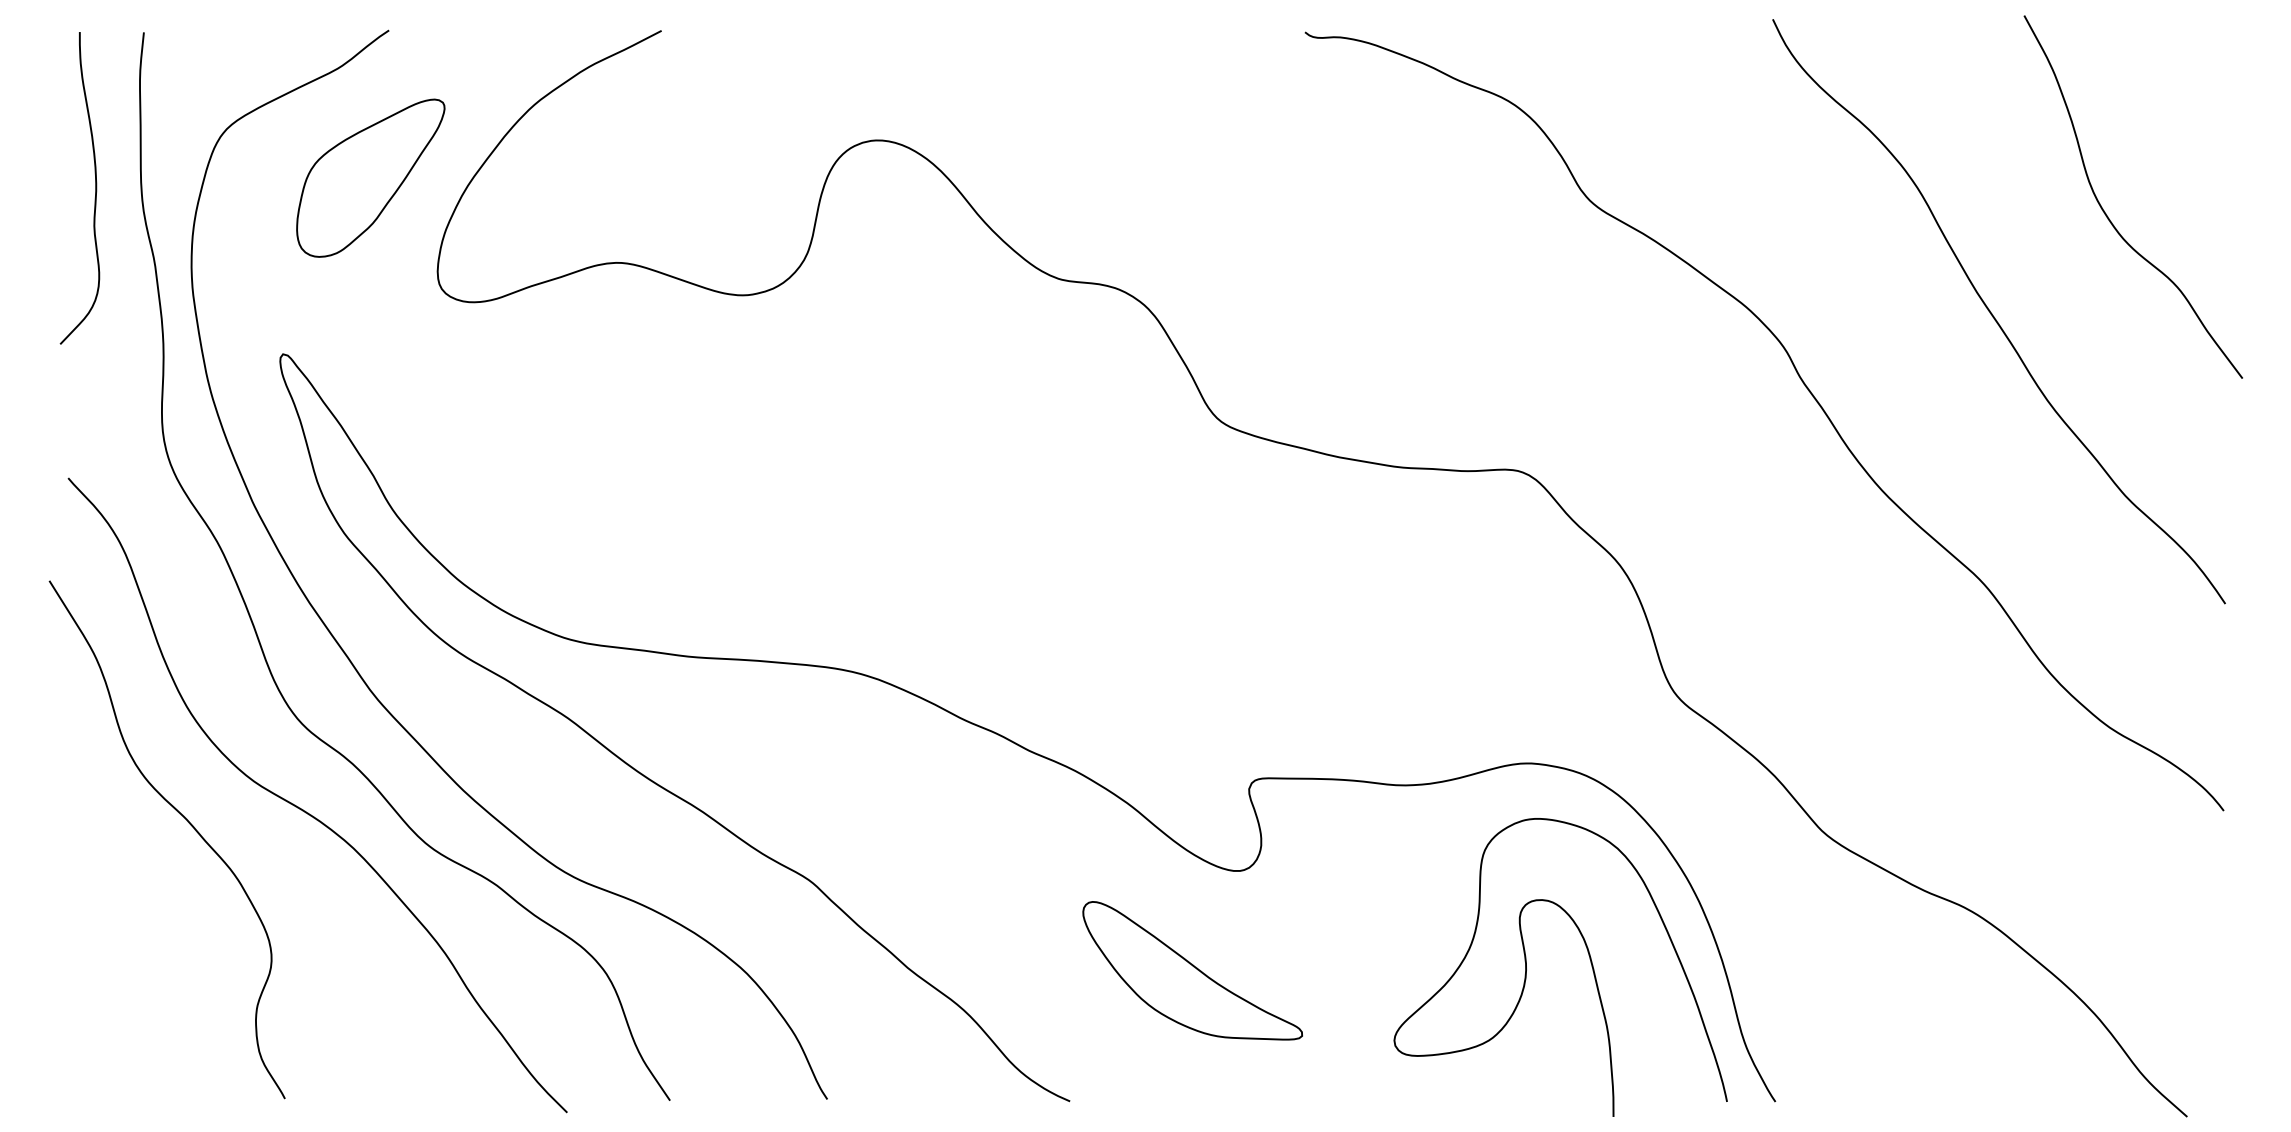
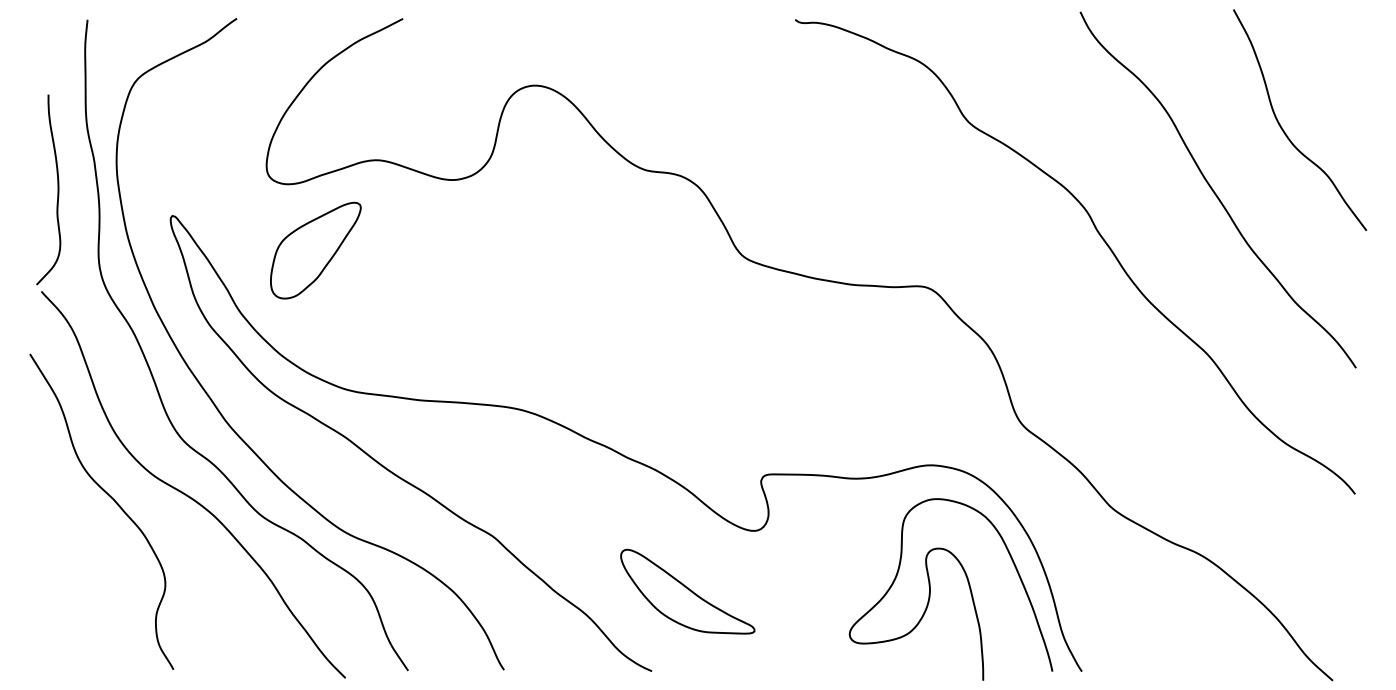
part: (370, 177) -> (315, 250), moved
curve: (94, 187) -> (57, 189), moved
part: (1192, 970) -> (687, 591), moved

